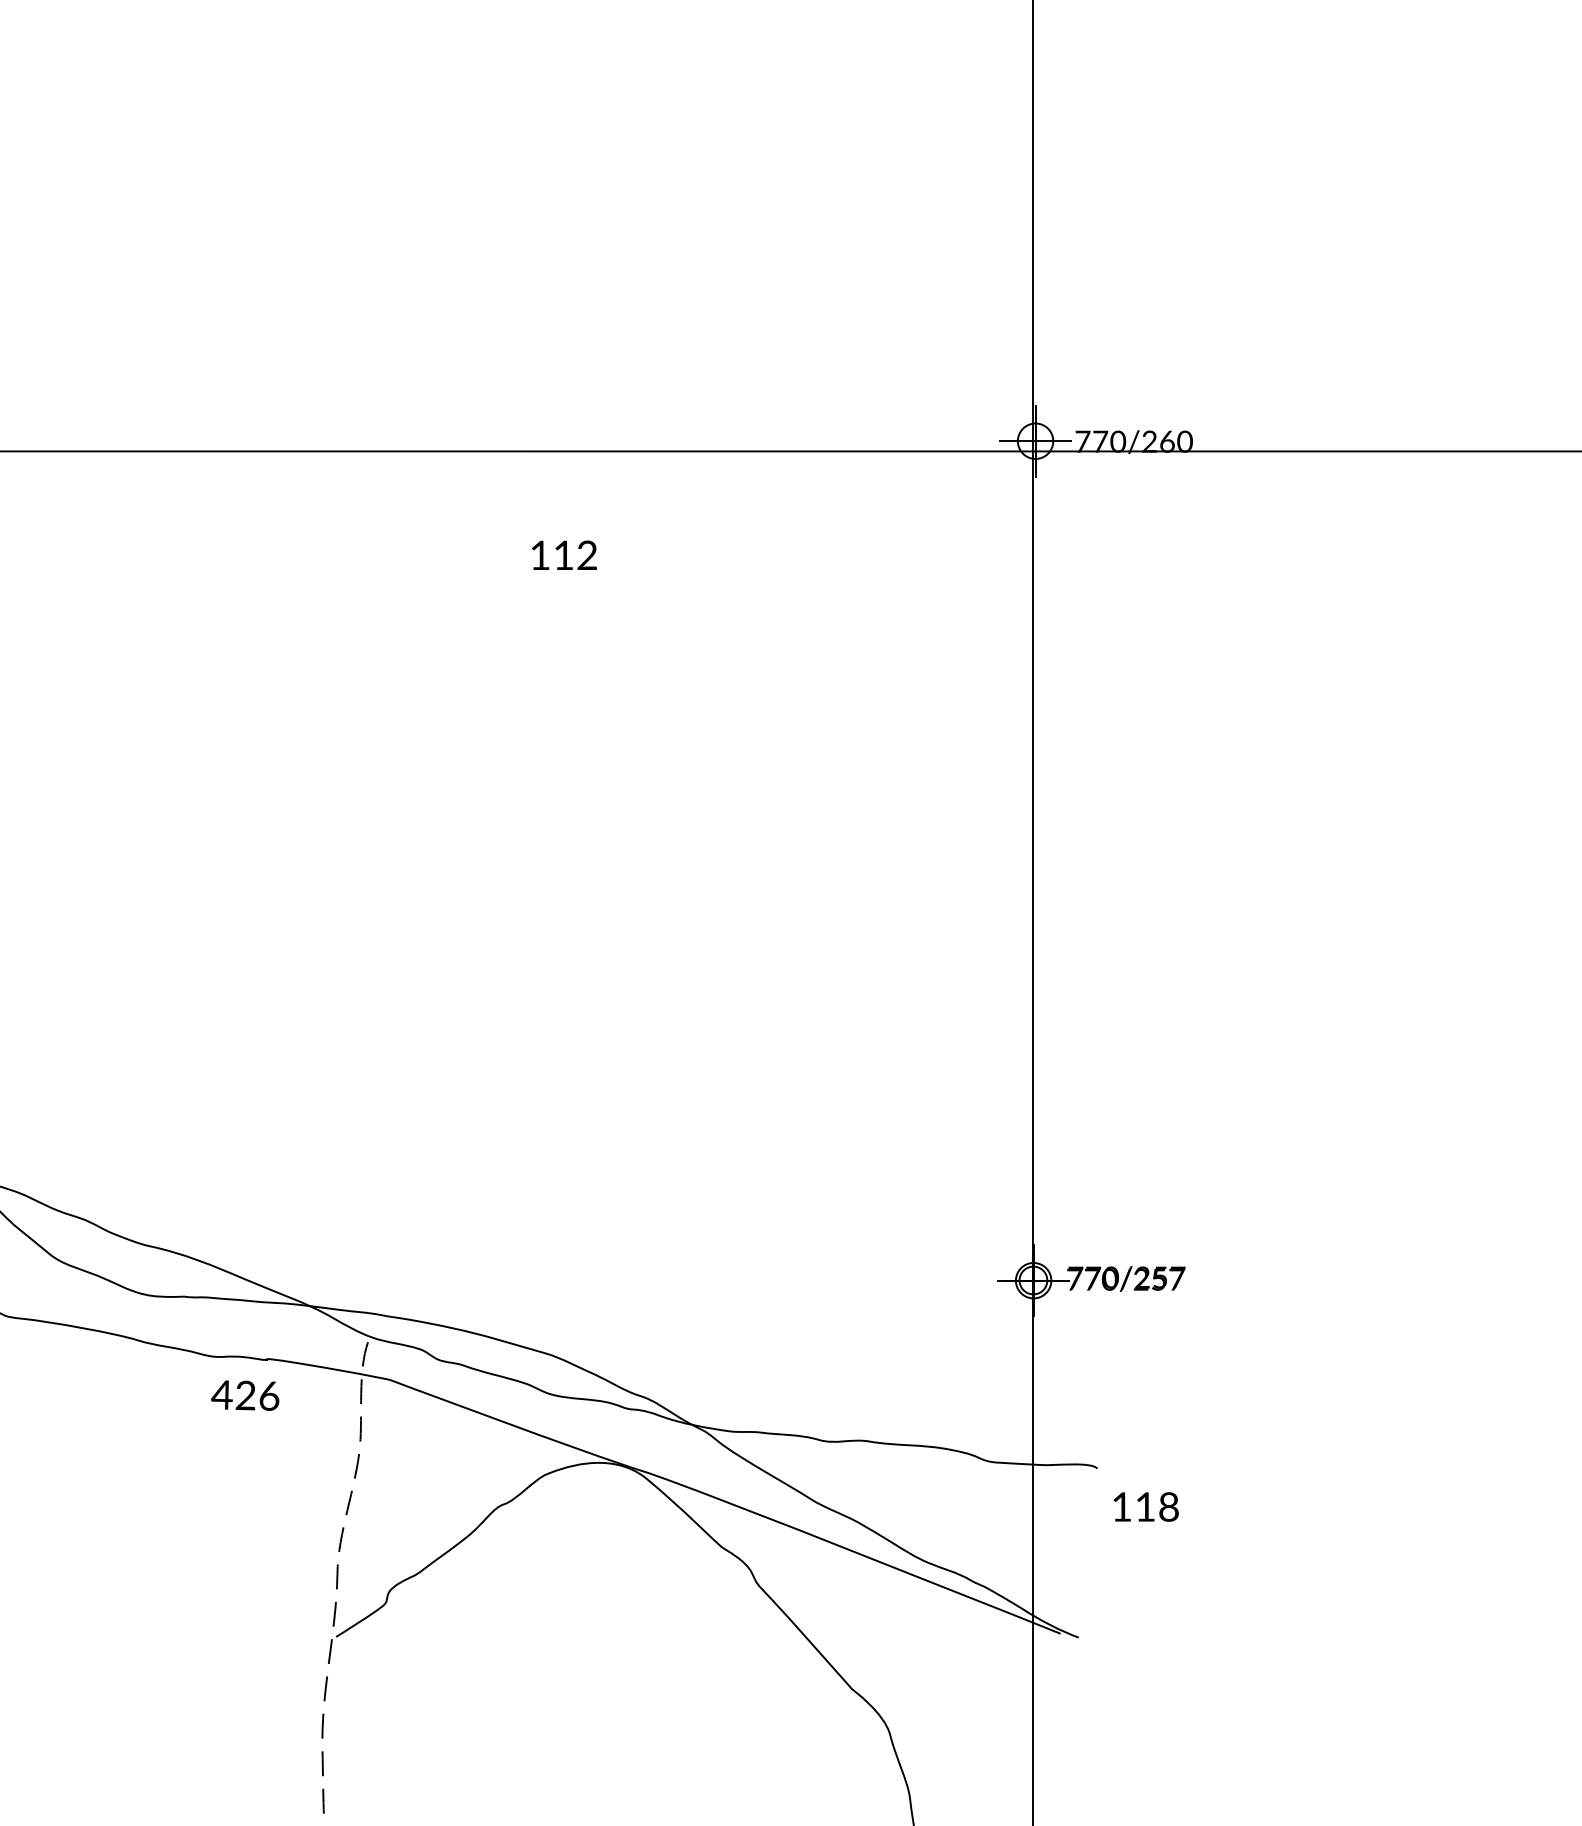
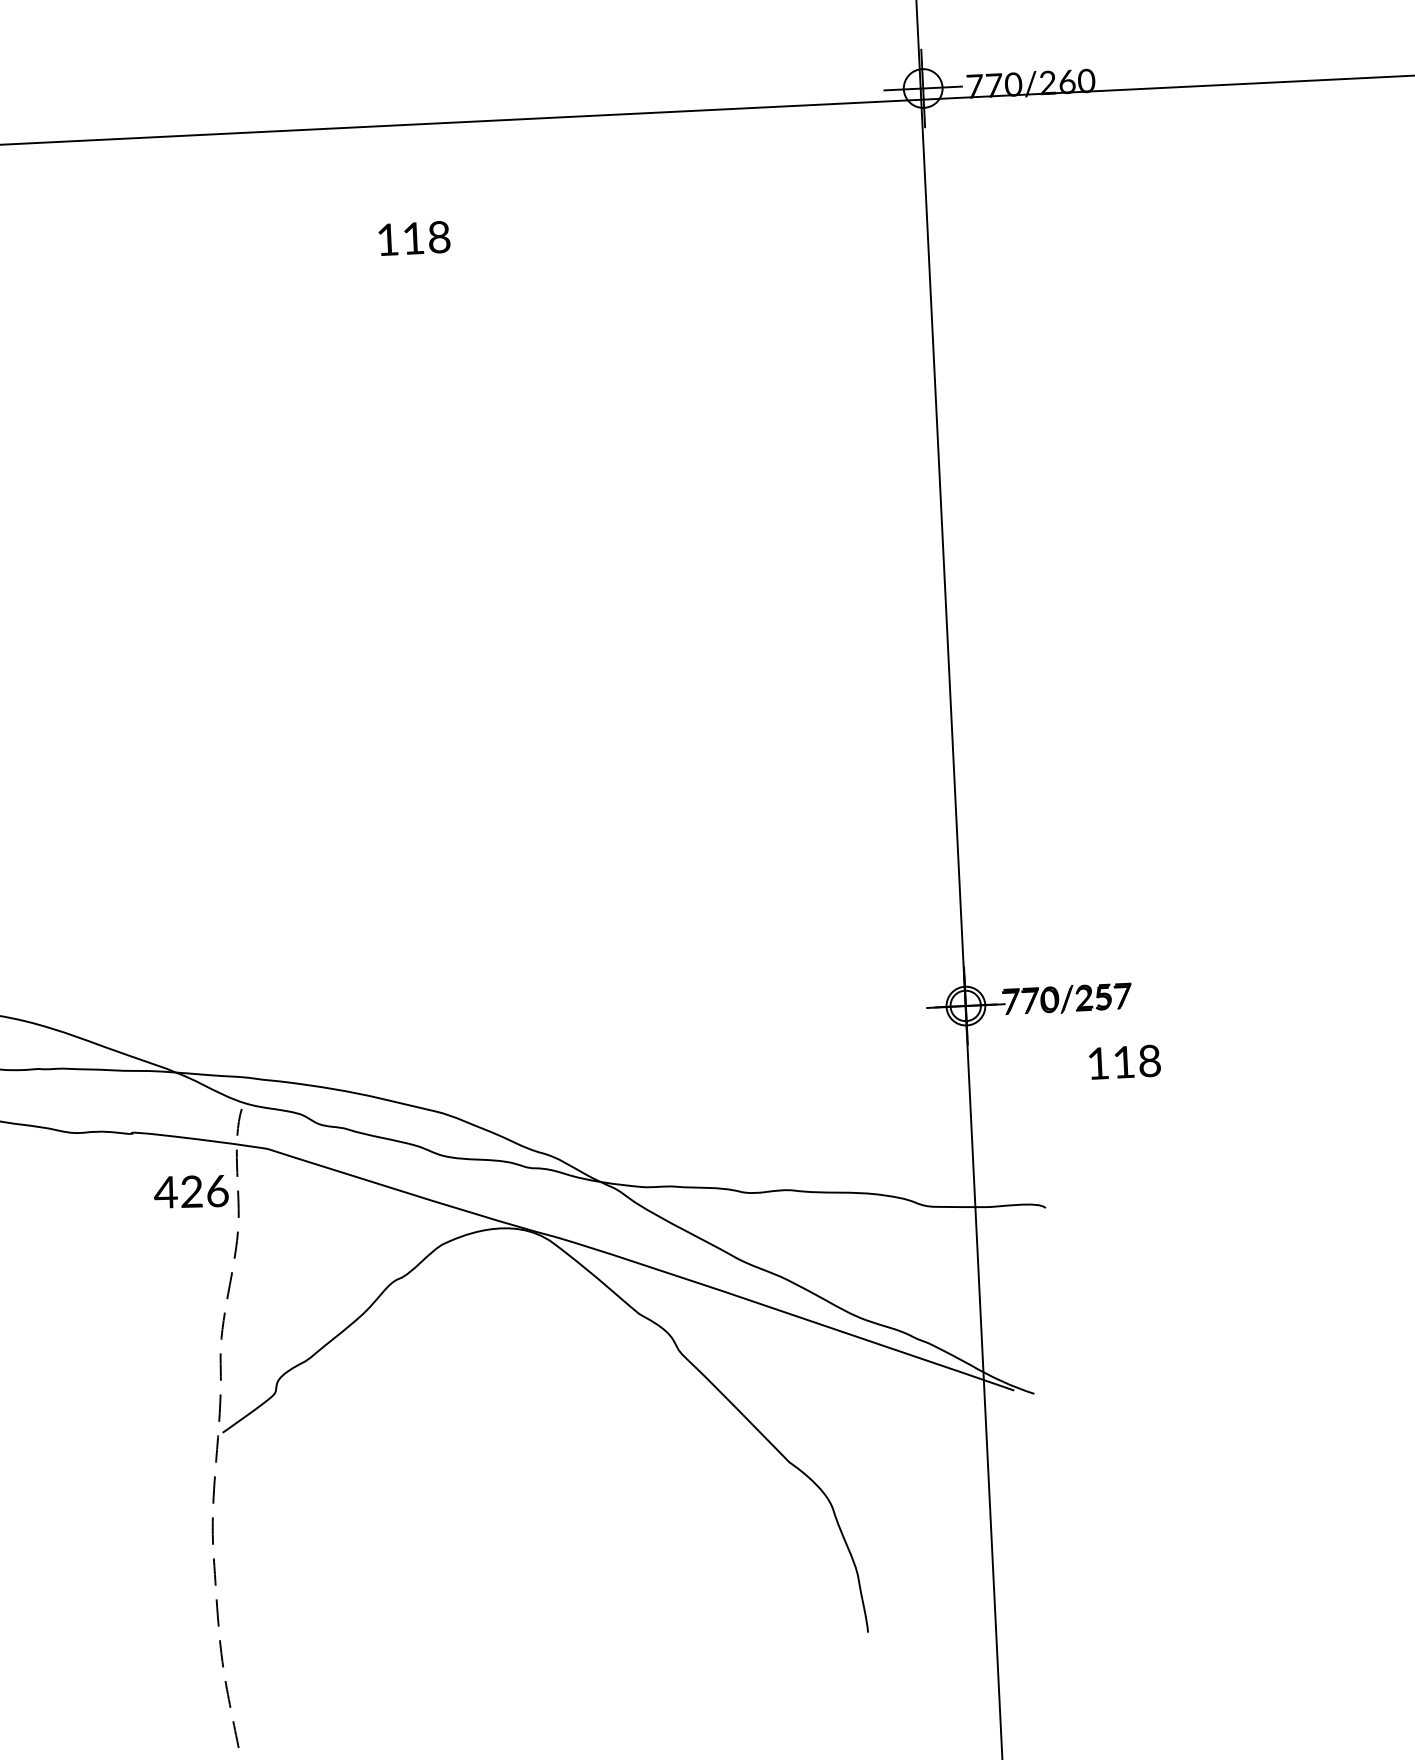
text: (587, 556) -> (439, 238), 112 -> 118
text: (245, 1395) -> (191, 1191), moved
text: (1145, 1506) -> (1124, 1061), moved

